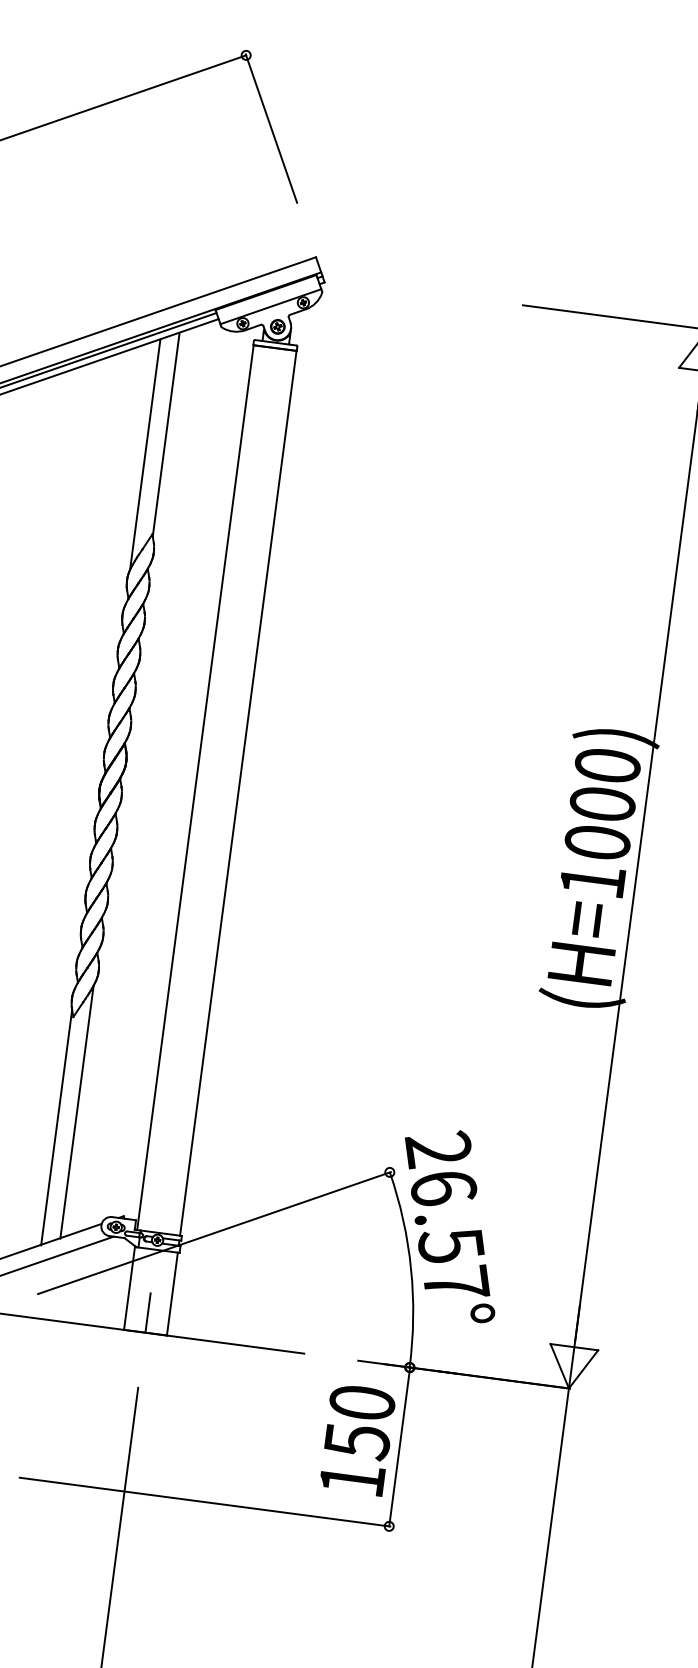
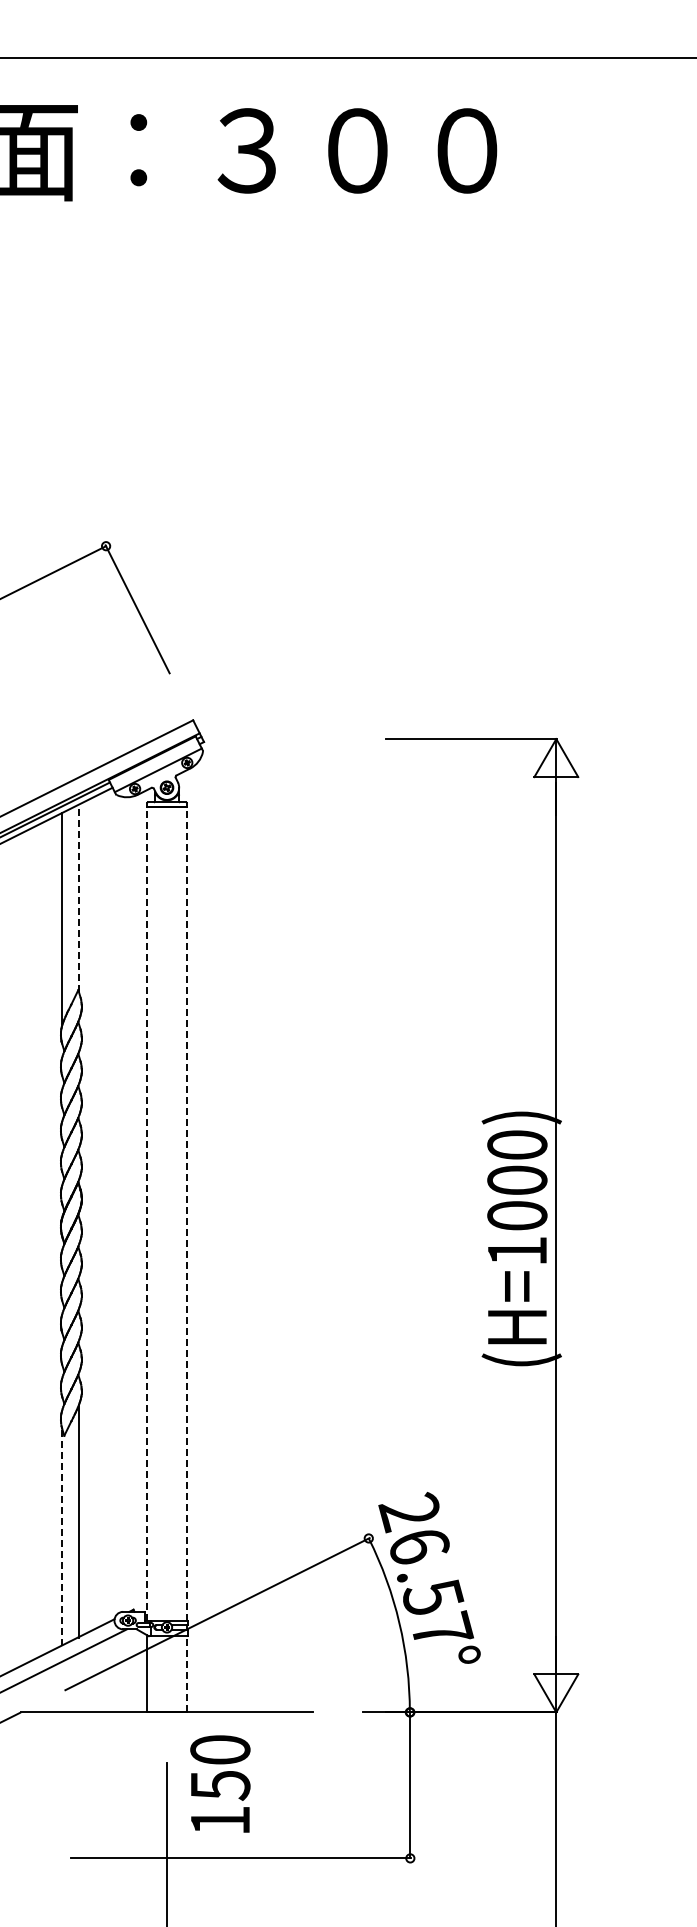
line: (165, 434) -> (78, 898), solid -> dashed
line: (195, 787) -> (147, 1213), solid -> dashed
line: (238, 792) -> (186, 1213), solid -> dashed
line: (56, 1127) -> (62, 1537), solid -> dashed
line: (172, 1293) -> (186, 1673), solid -> dashed
line: (148, 1312) -> (167, 1693), removed
text: (357, 1439) -> (220, 1783), moved

